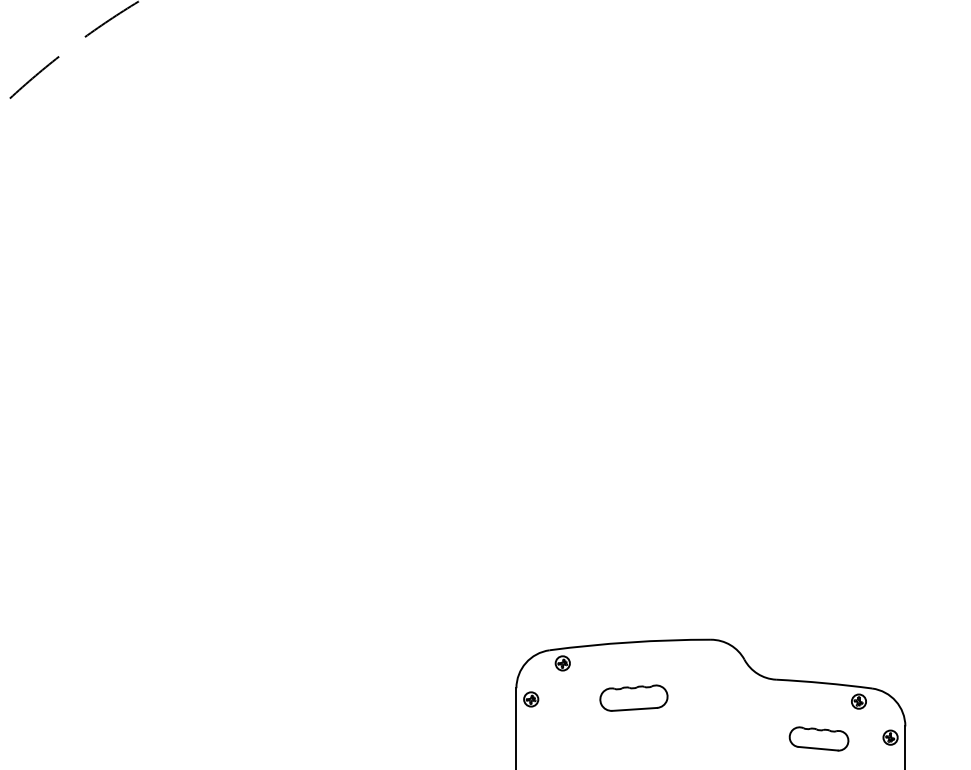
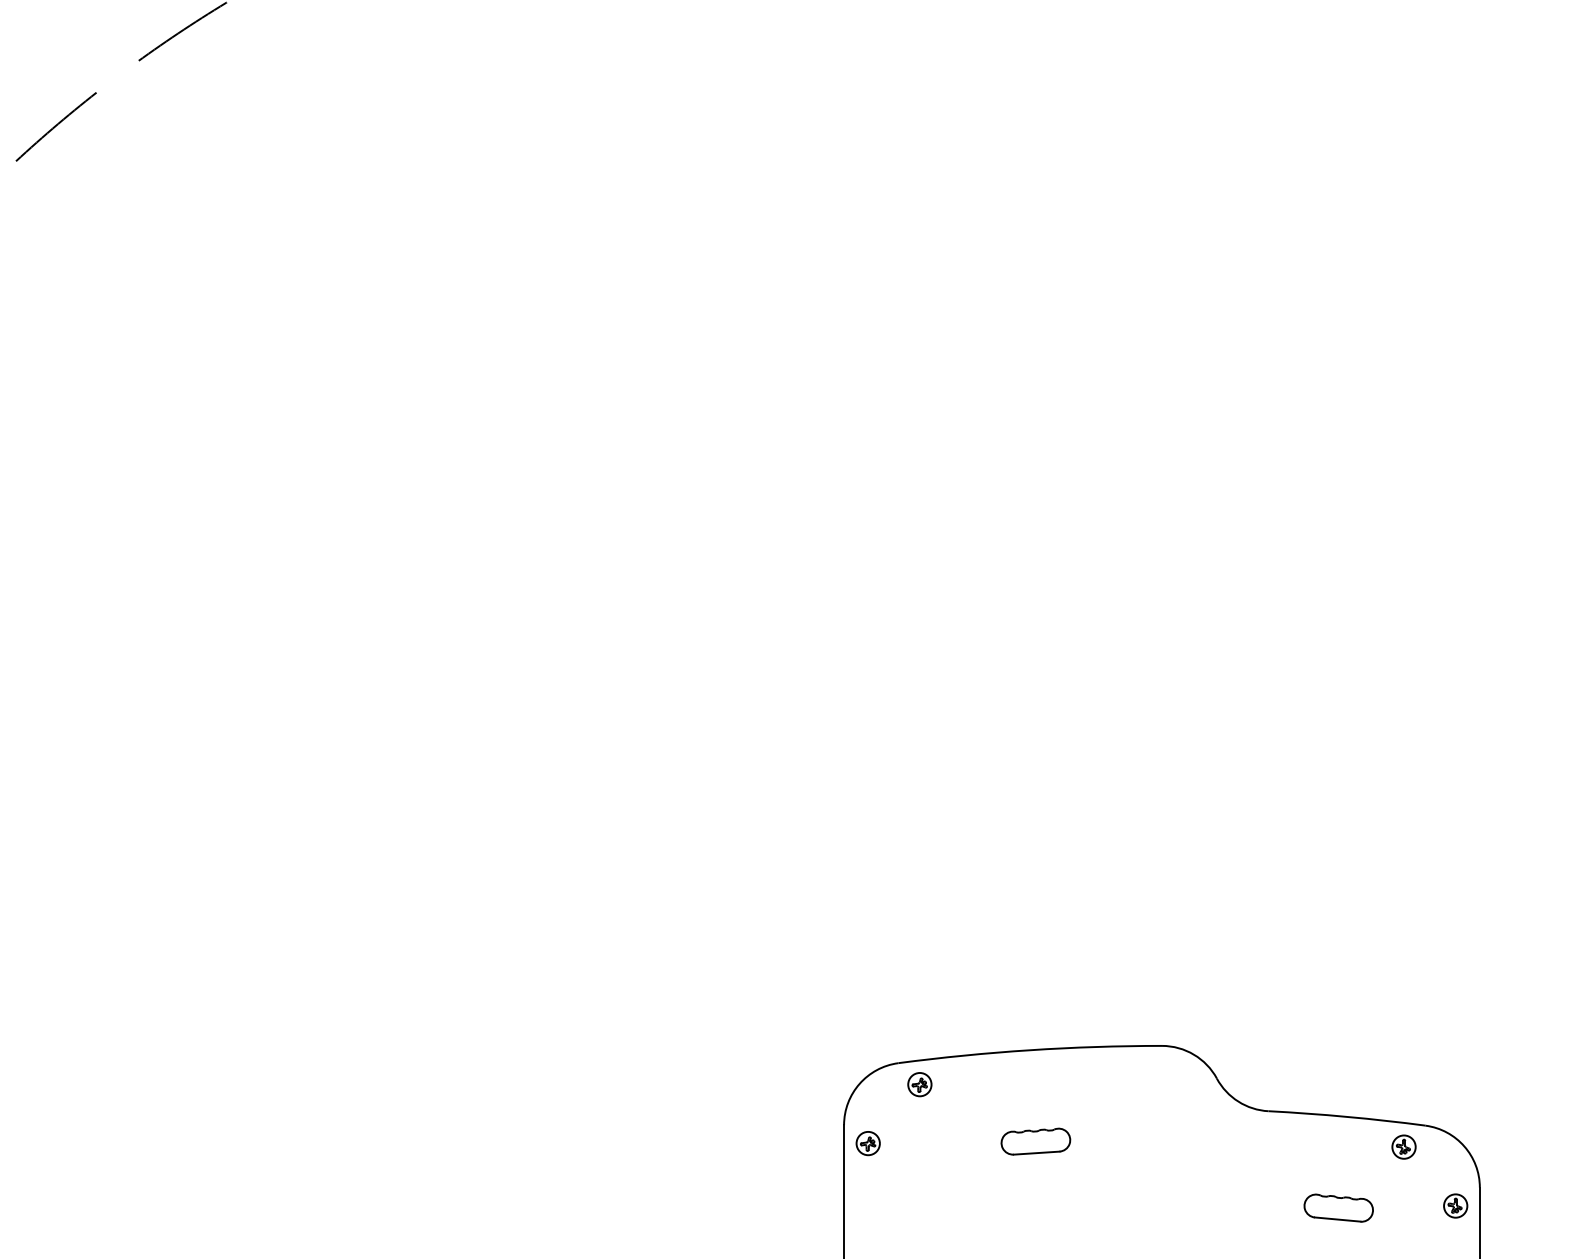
part: (633, 698) -> (1035, 1141), size x0.62
part: (818, 738) -> (1337, 1207), size x0.71

